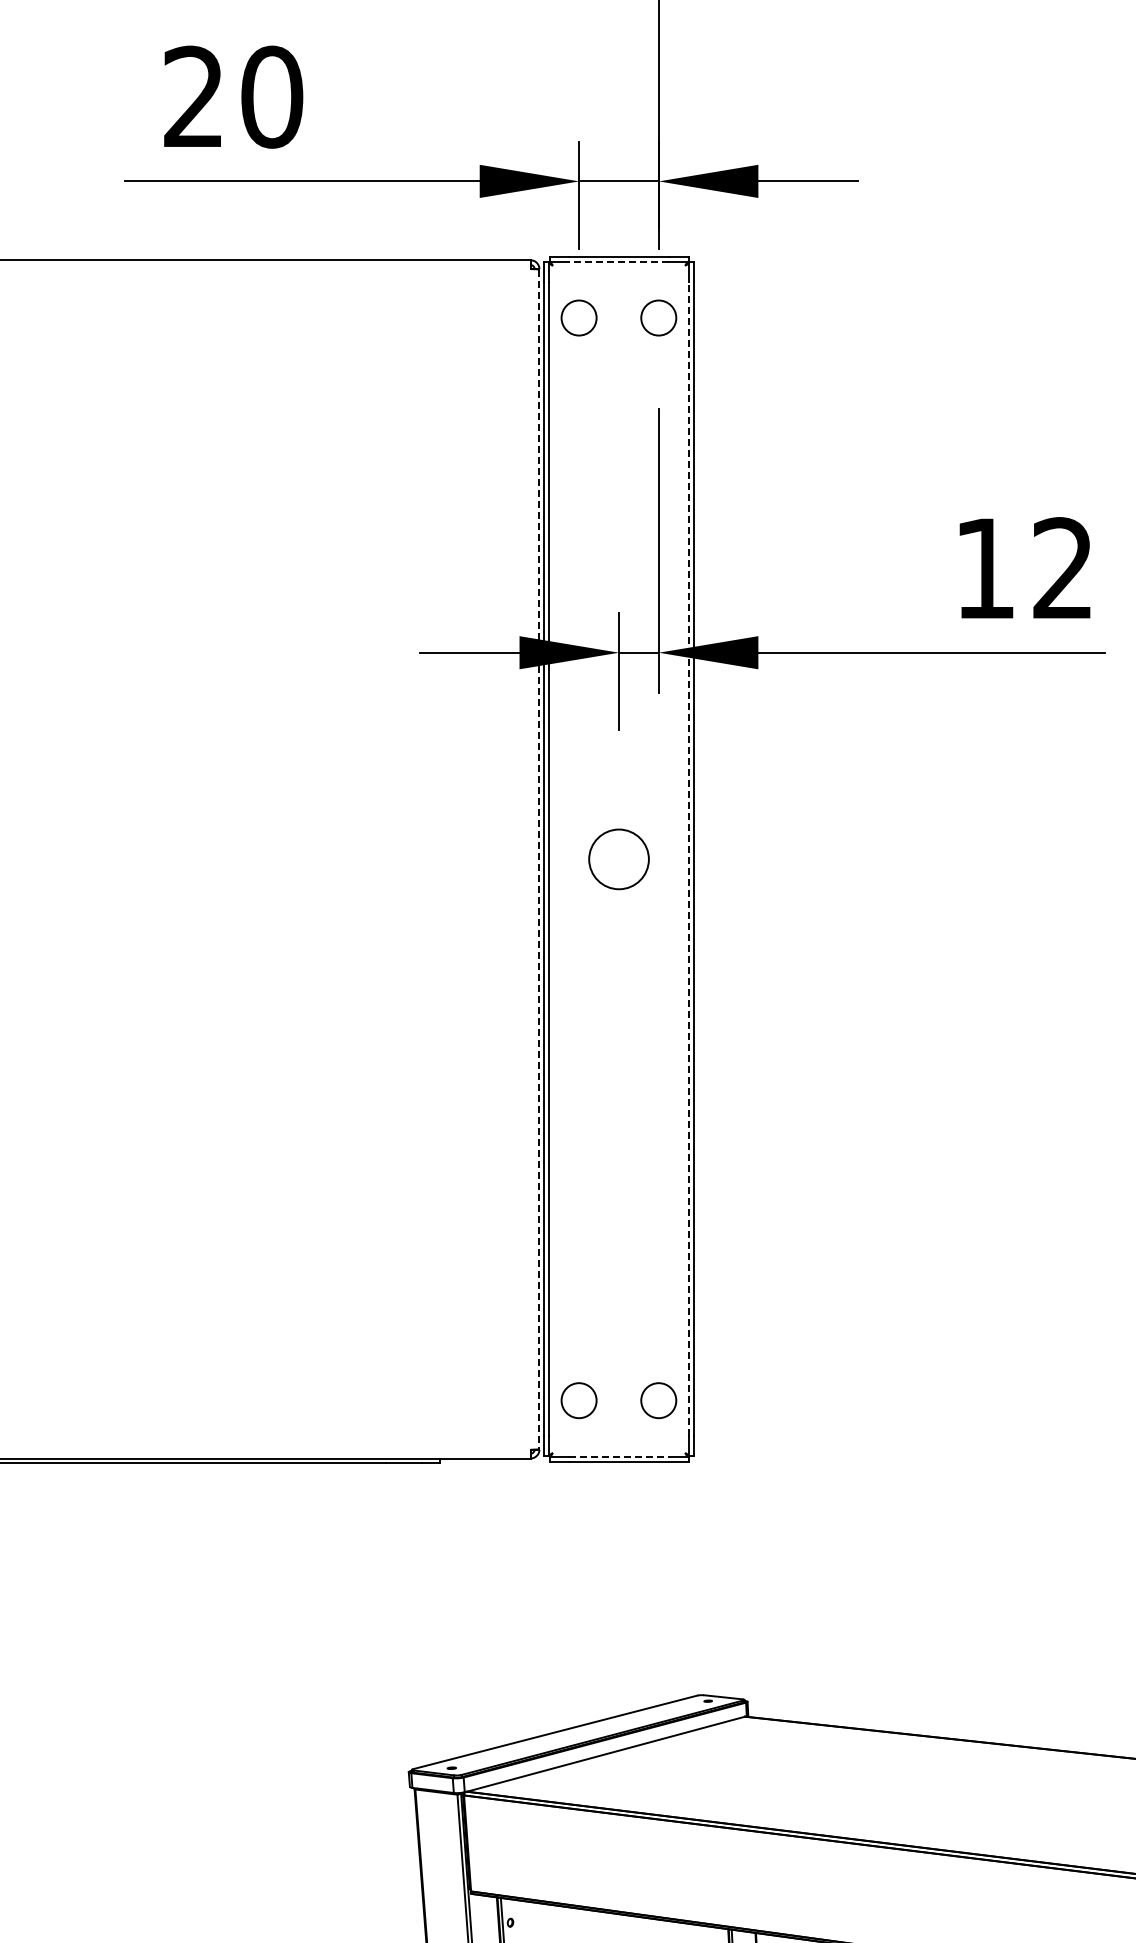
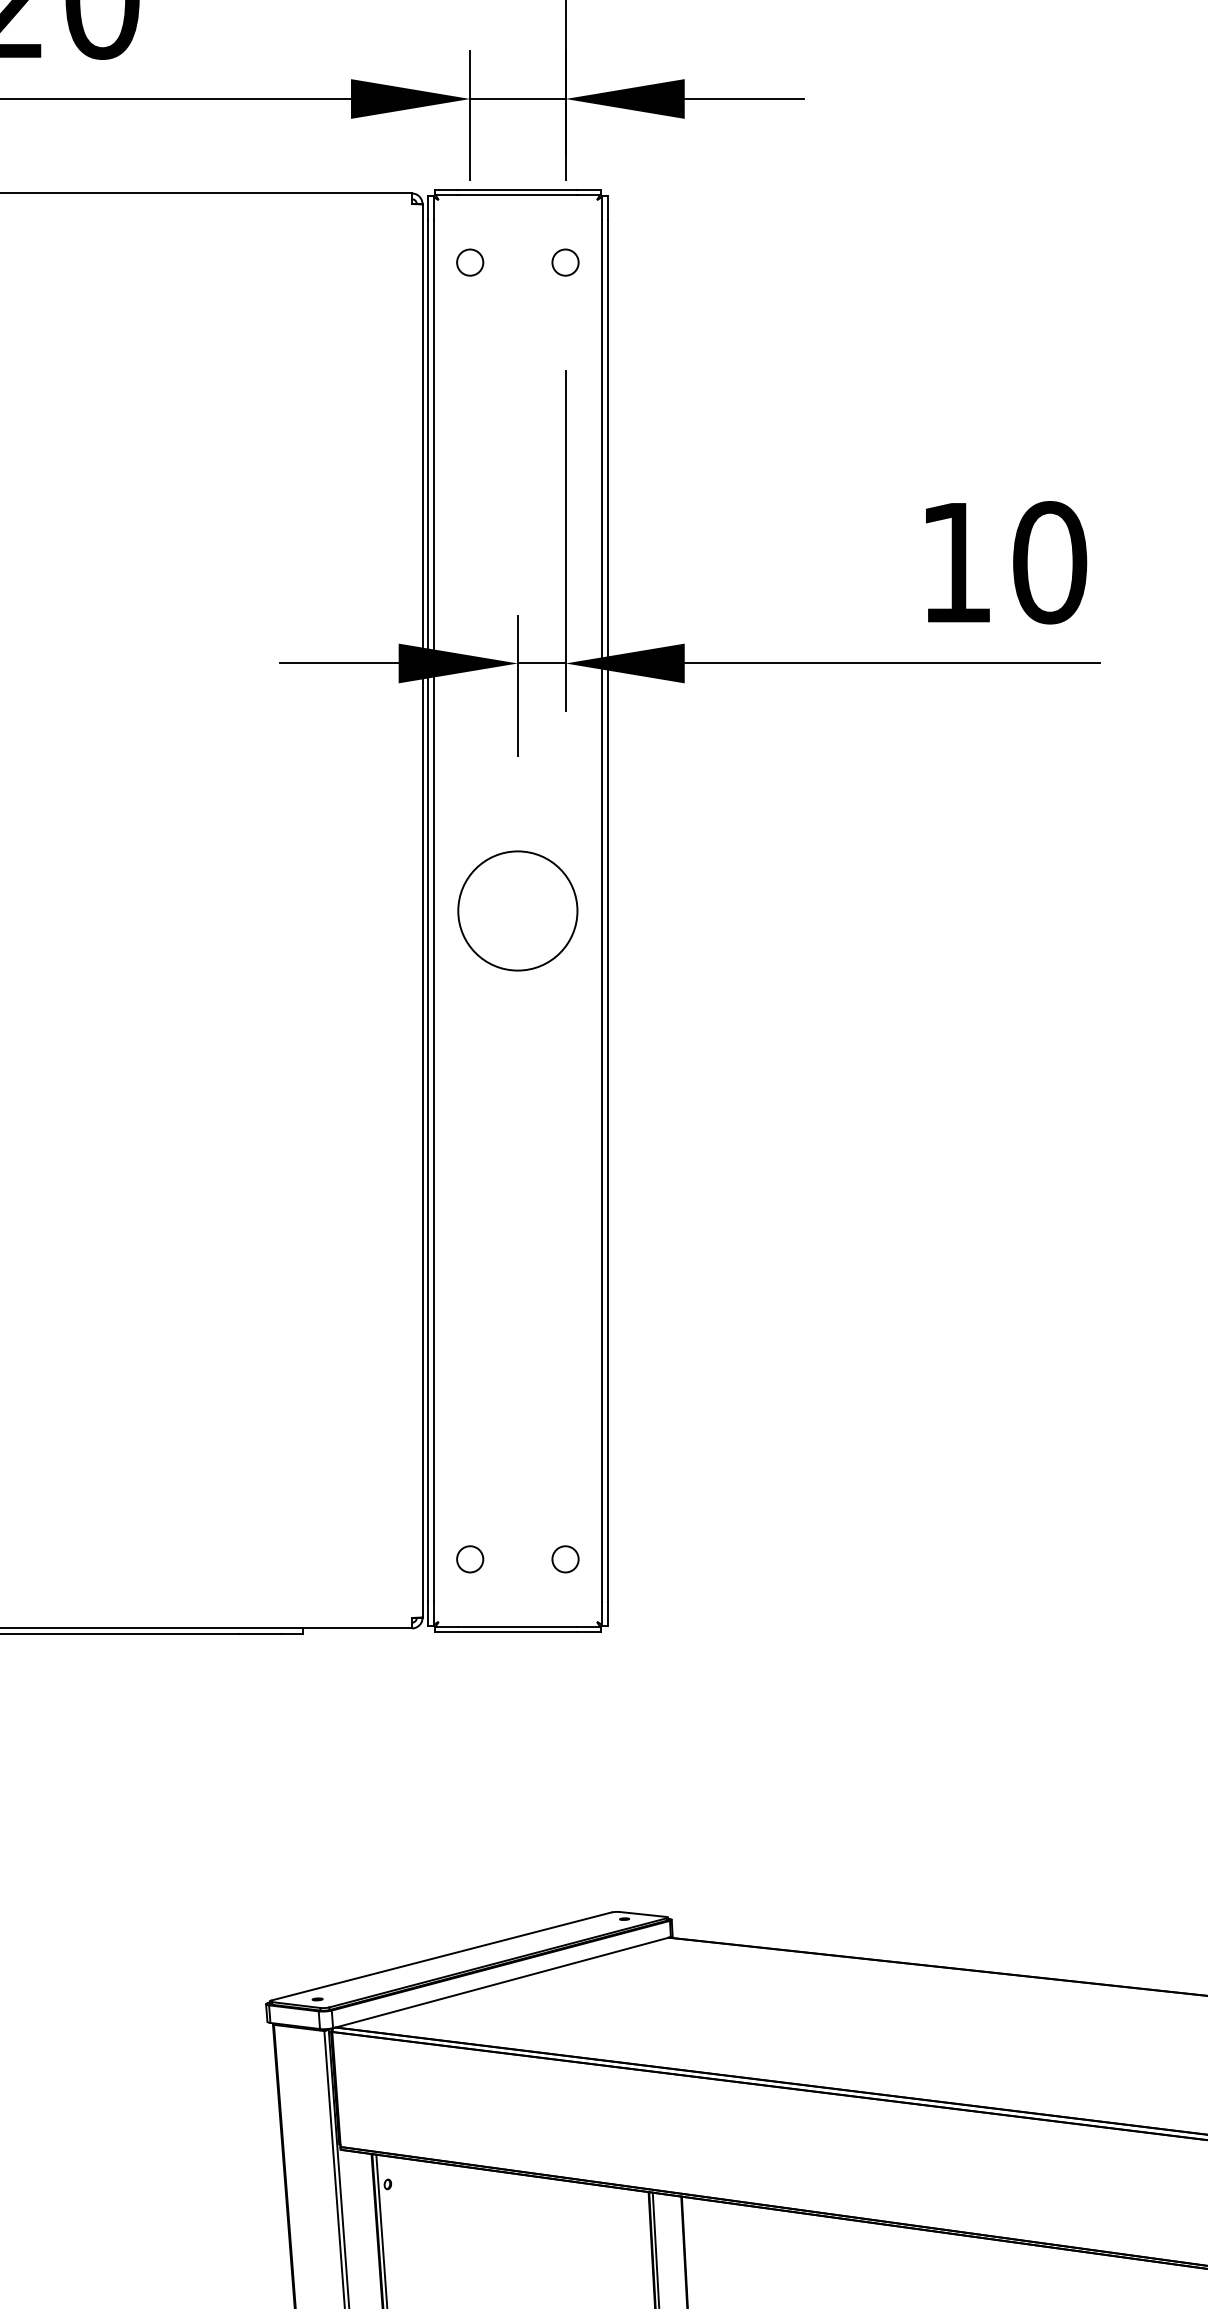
line: (619, 261) -> (518, 194), dashed -> solid
circle: (579, 317) -> (470, 262), size x0.62
circle: (658, 317) -> (565, 262), size x0.62
text: (1063, 568) -> (1050, 562), 12 -> 10
line: (689, 858) -> (602, 909), dashed -> solid
line: (539, 859) -> (422, 911), dashed -> solid
circle: (618, 859) -> (517, 911), size x1.67
circle: (579, 1400) -> (470, 1559), size x0.62
circle: (658, 1400) -> (565, 1559), size x0.62
line: (619, 1456) -> (518, 1626), dashed -> solid

